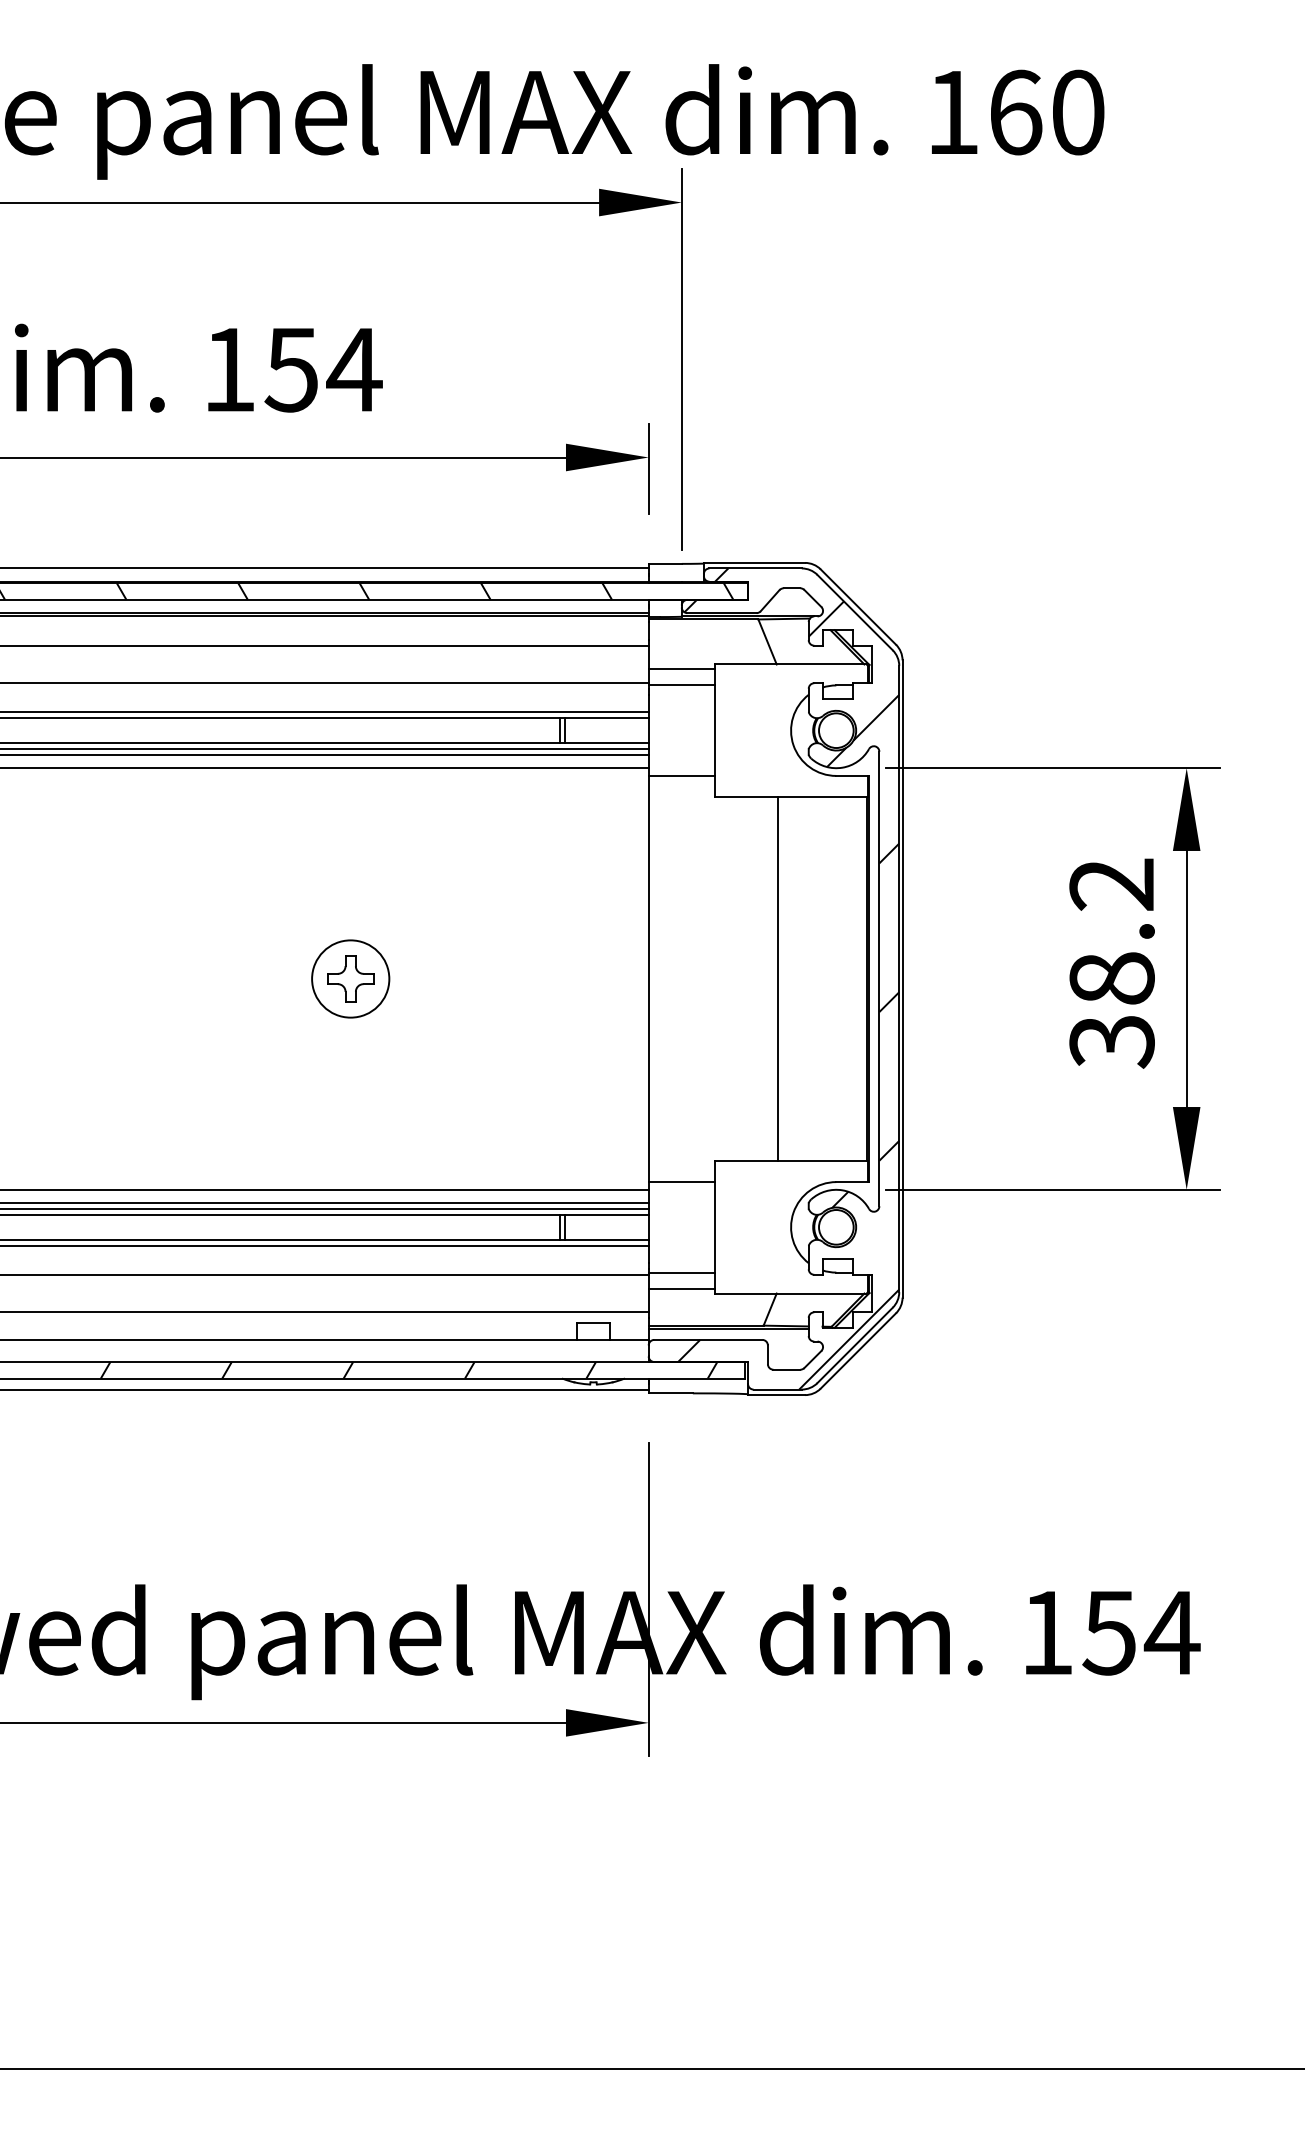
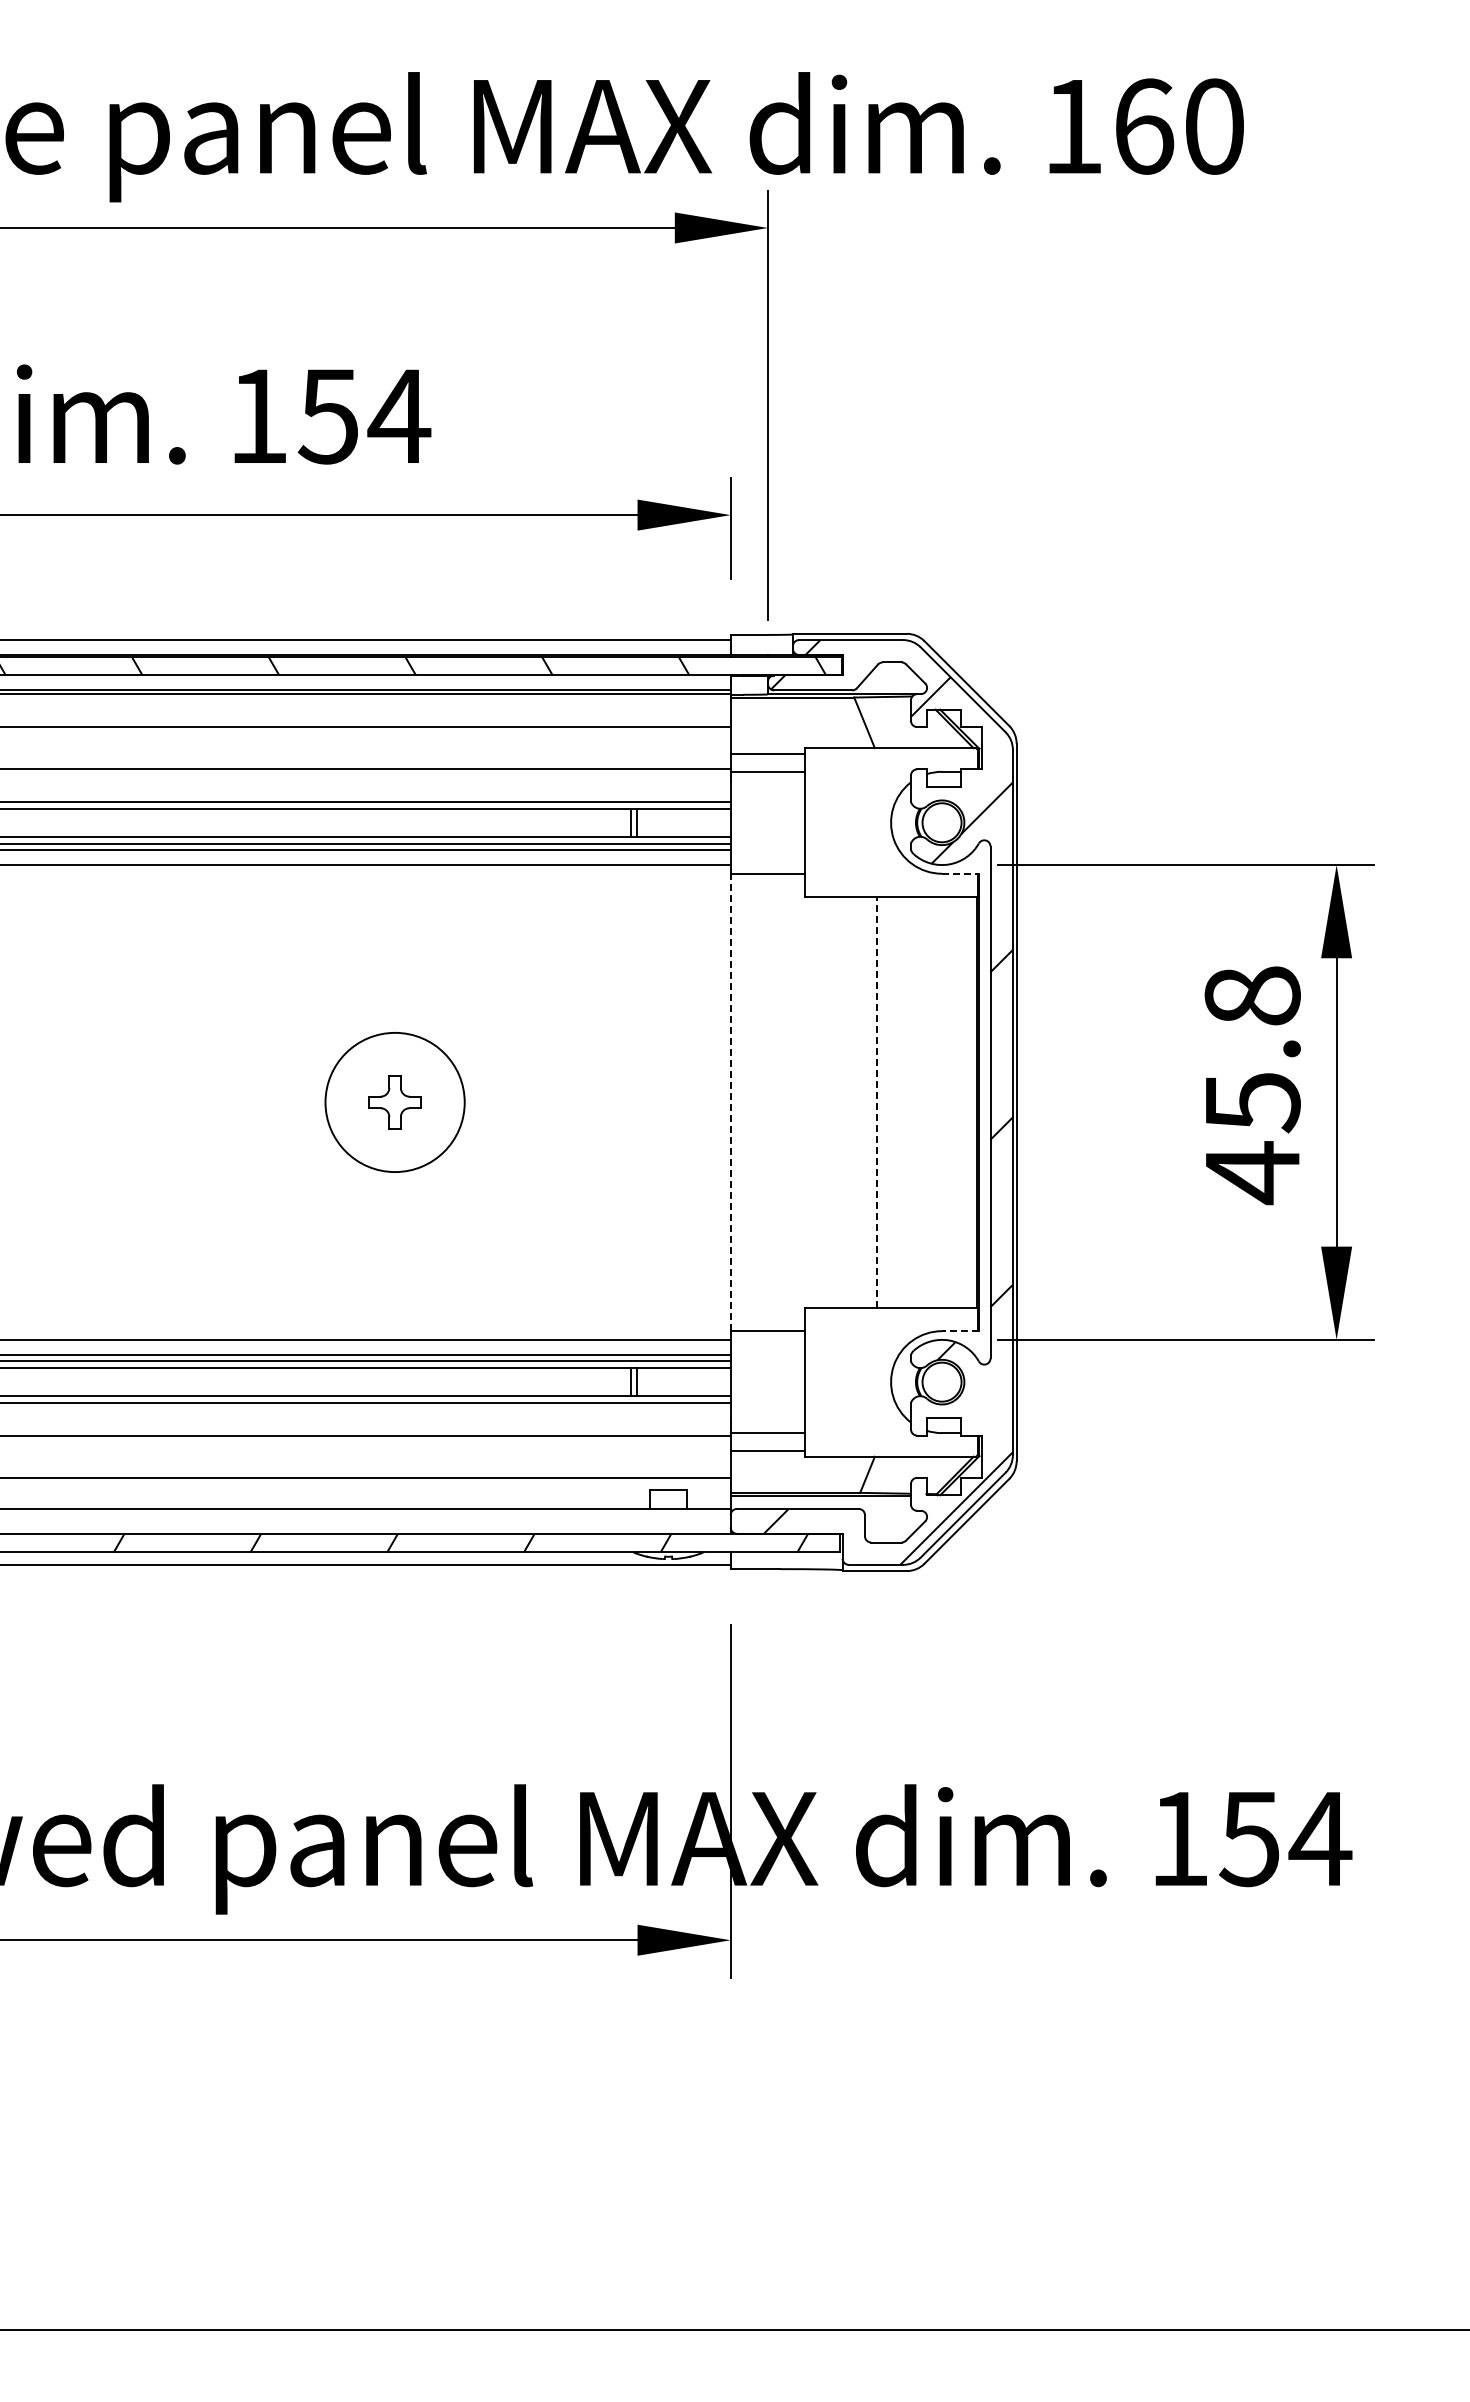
line: (852, 775) -> (960, 873), solid -> dashed
text: (1111, 963) -> (1252, 1085), 38.2 -> 45.8
circle: (350, 978) -> (394, 1101), size x1.6
line: (778, 978) -> (876, 1101), solid -> dashed
line: (648, 979) -> (730, 1102), solid -> dashed
line: (852, 1182) -> (960, 1331), solid -> dashed

